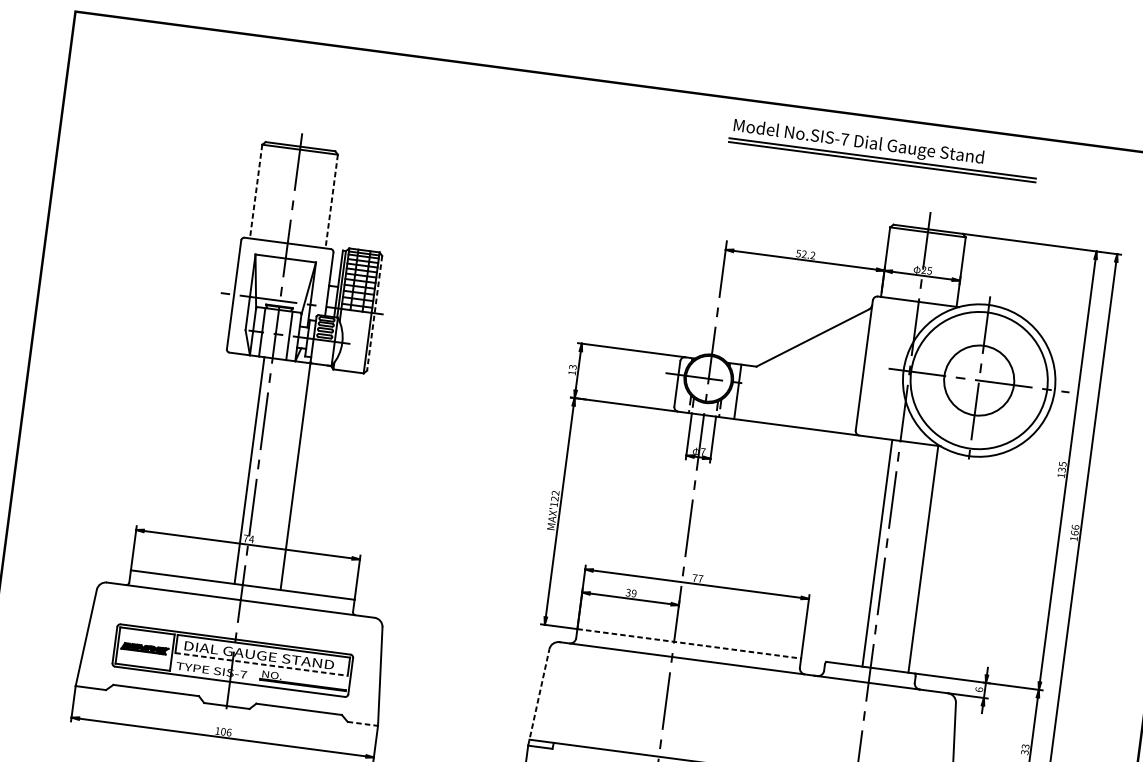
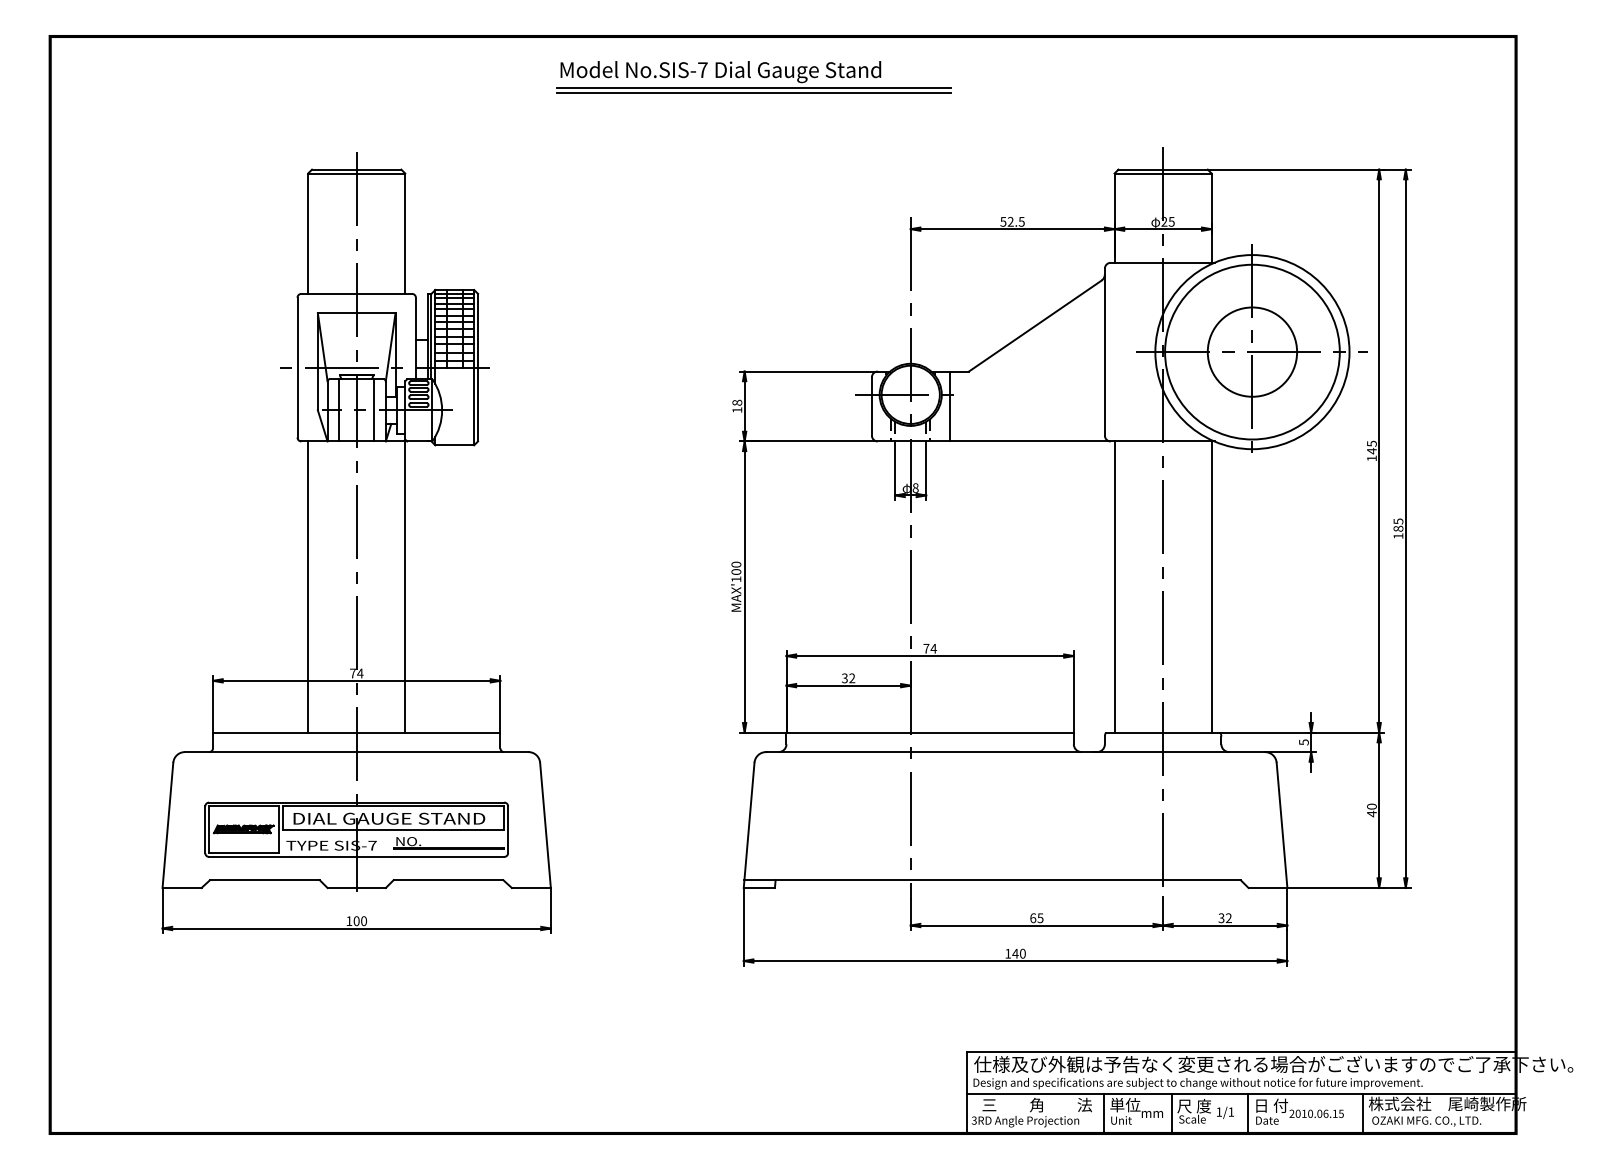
part: (883, 150) -> (753, 77), moved
line: (256, 192) -> (308, 234), dashed -> solid
line: (331, 202) -> (405, 234), dashed -> solid
text: (812, 255) -> (1021, 221), 52.2 -> 52.5
line: (375, 313) -> (478, 367), dashed -> solid
text: (572, 366) -> (736, 402), 13 -> 18
text: (702, 452) -> (915, 488), 7 -> 8
line: (249, 470) -> (308, 586), moved
text: (1061, 470) -> (1371, 451), 135 -> 145
text: (555, 495) -> (736, 567), MAX'122 -> MAX'100
text: (1075, 529) -> (1398, 524), 166 -> 185
line: (877, 552) -> (1114, 586), moved
text: (700, 578) -> (933, 648), 77 -> 74
text: (634, 593) -> (852, 678), 39 -> 32
line: (689, 643) -> (930, 732), dashed -> solid
line: (261, 664) -> (393, 829), dashed -> solid
text: (978, 689) -> (1303, 742), 6 -> 5
line: (539, 697) -> (749, 825), dashed -> solid
line: (362, 724) -> (531, 888), dashed -> solid
text: (229, 732) -> (364, 920), 106 -> 100
text: (1024, 749) -> (1371, 810), 33 -> 40

